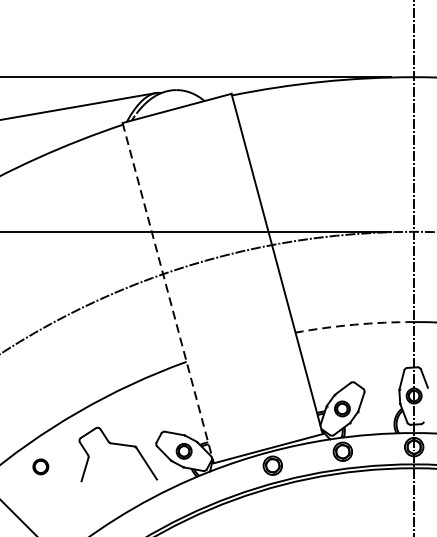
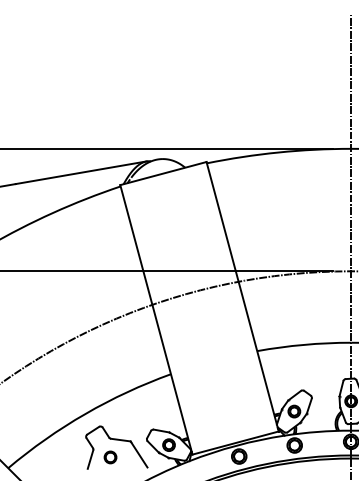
line: (168, 293) -> (156, 320), dashed -> solid
arc: (355, 324) -> (304, 344), dashed -> solid
part: (40, 466) -> (110, 457), moved

